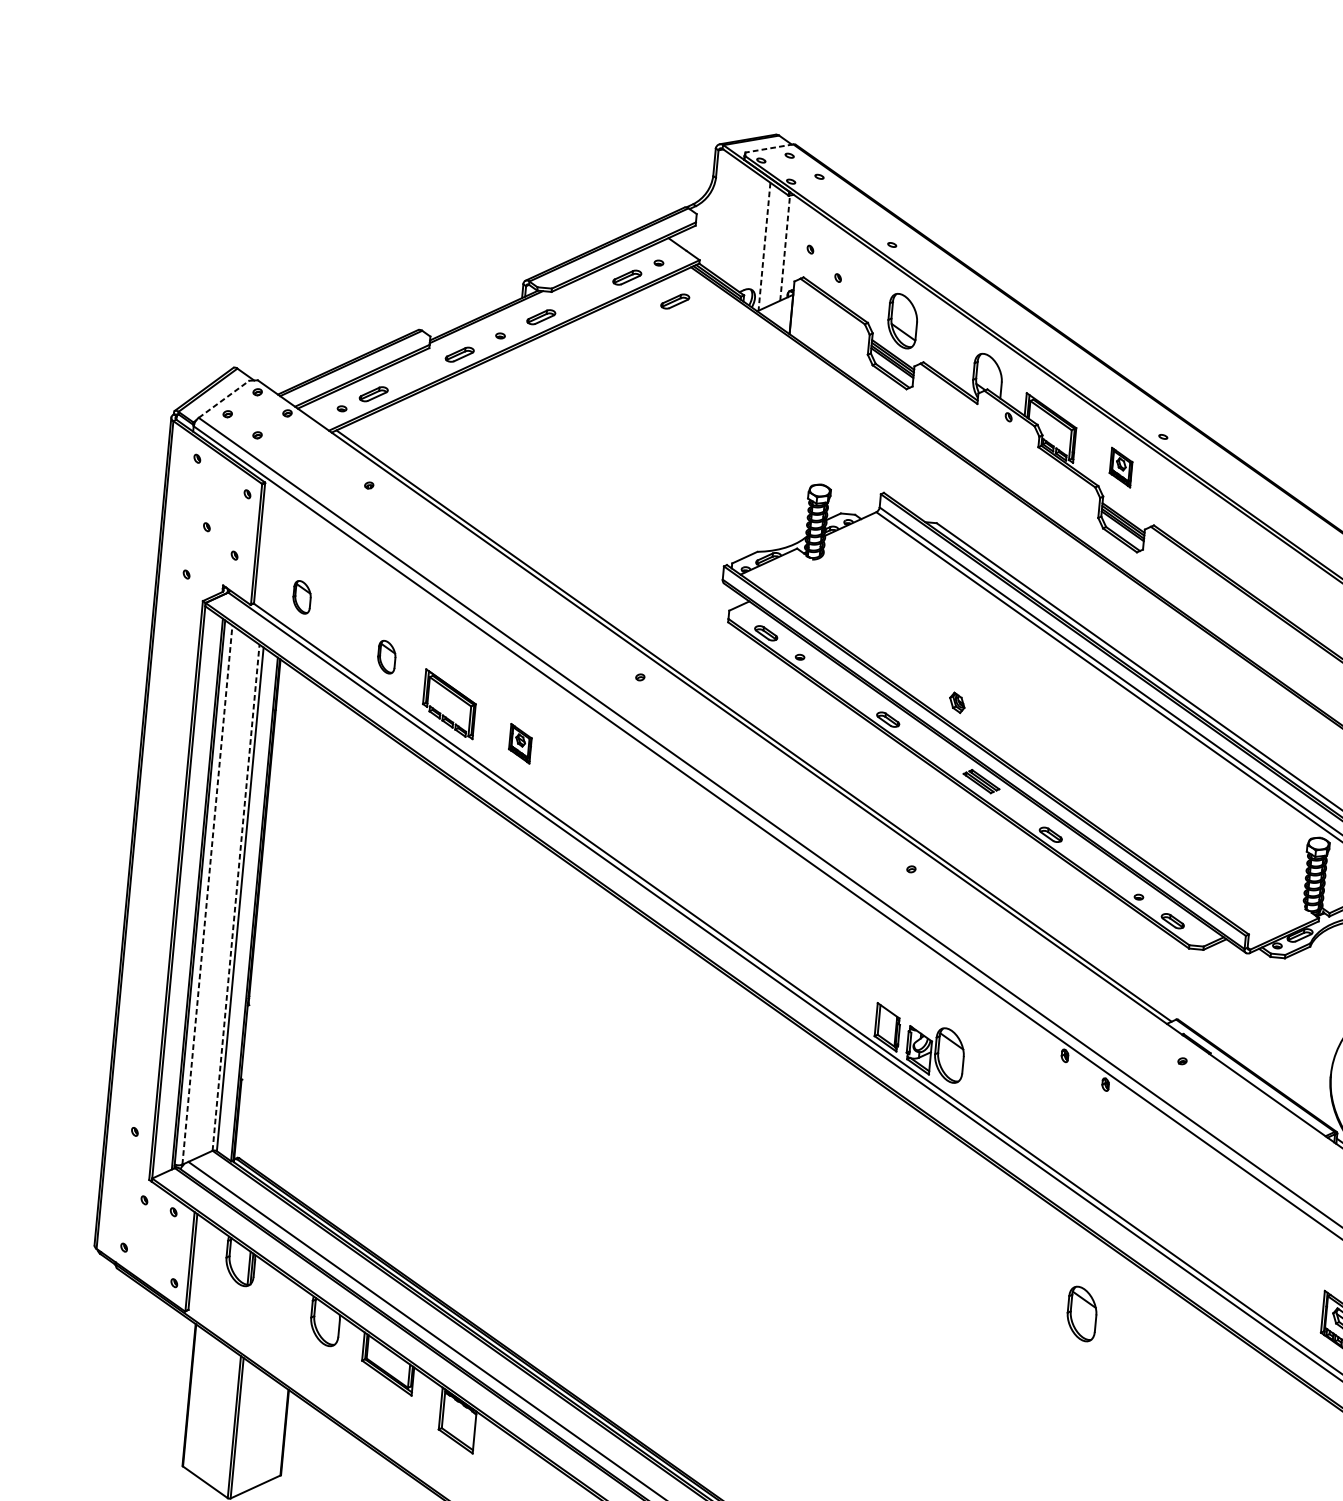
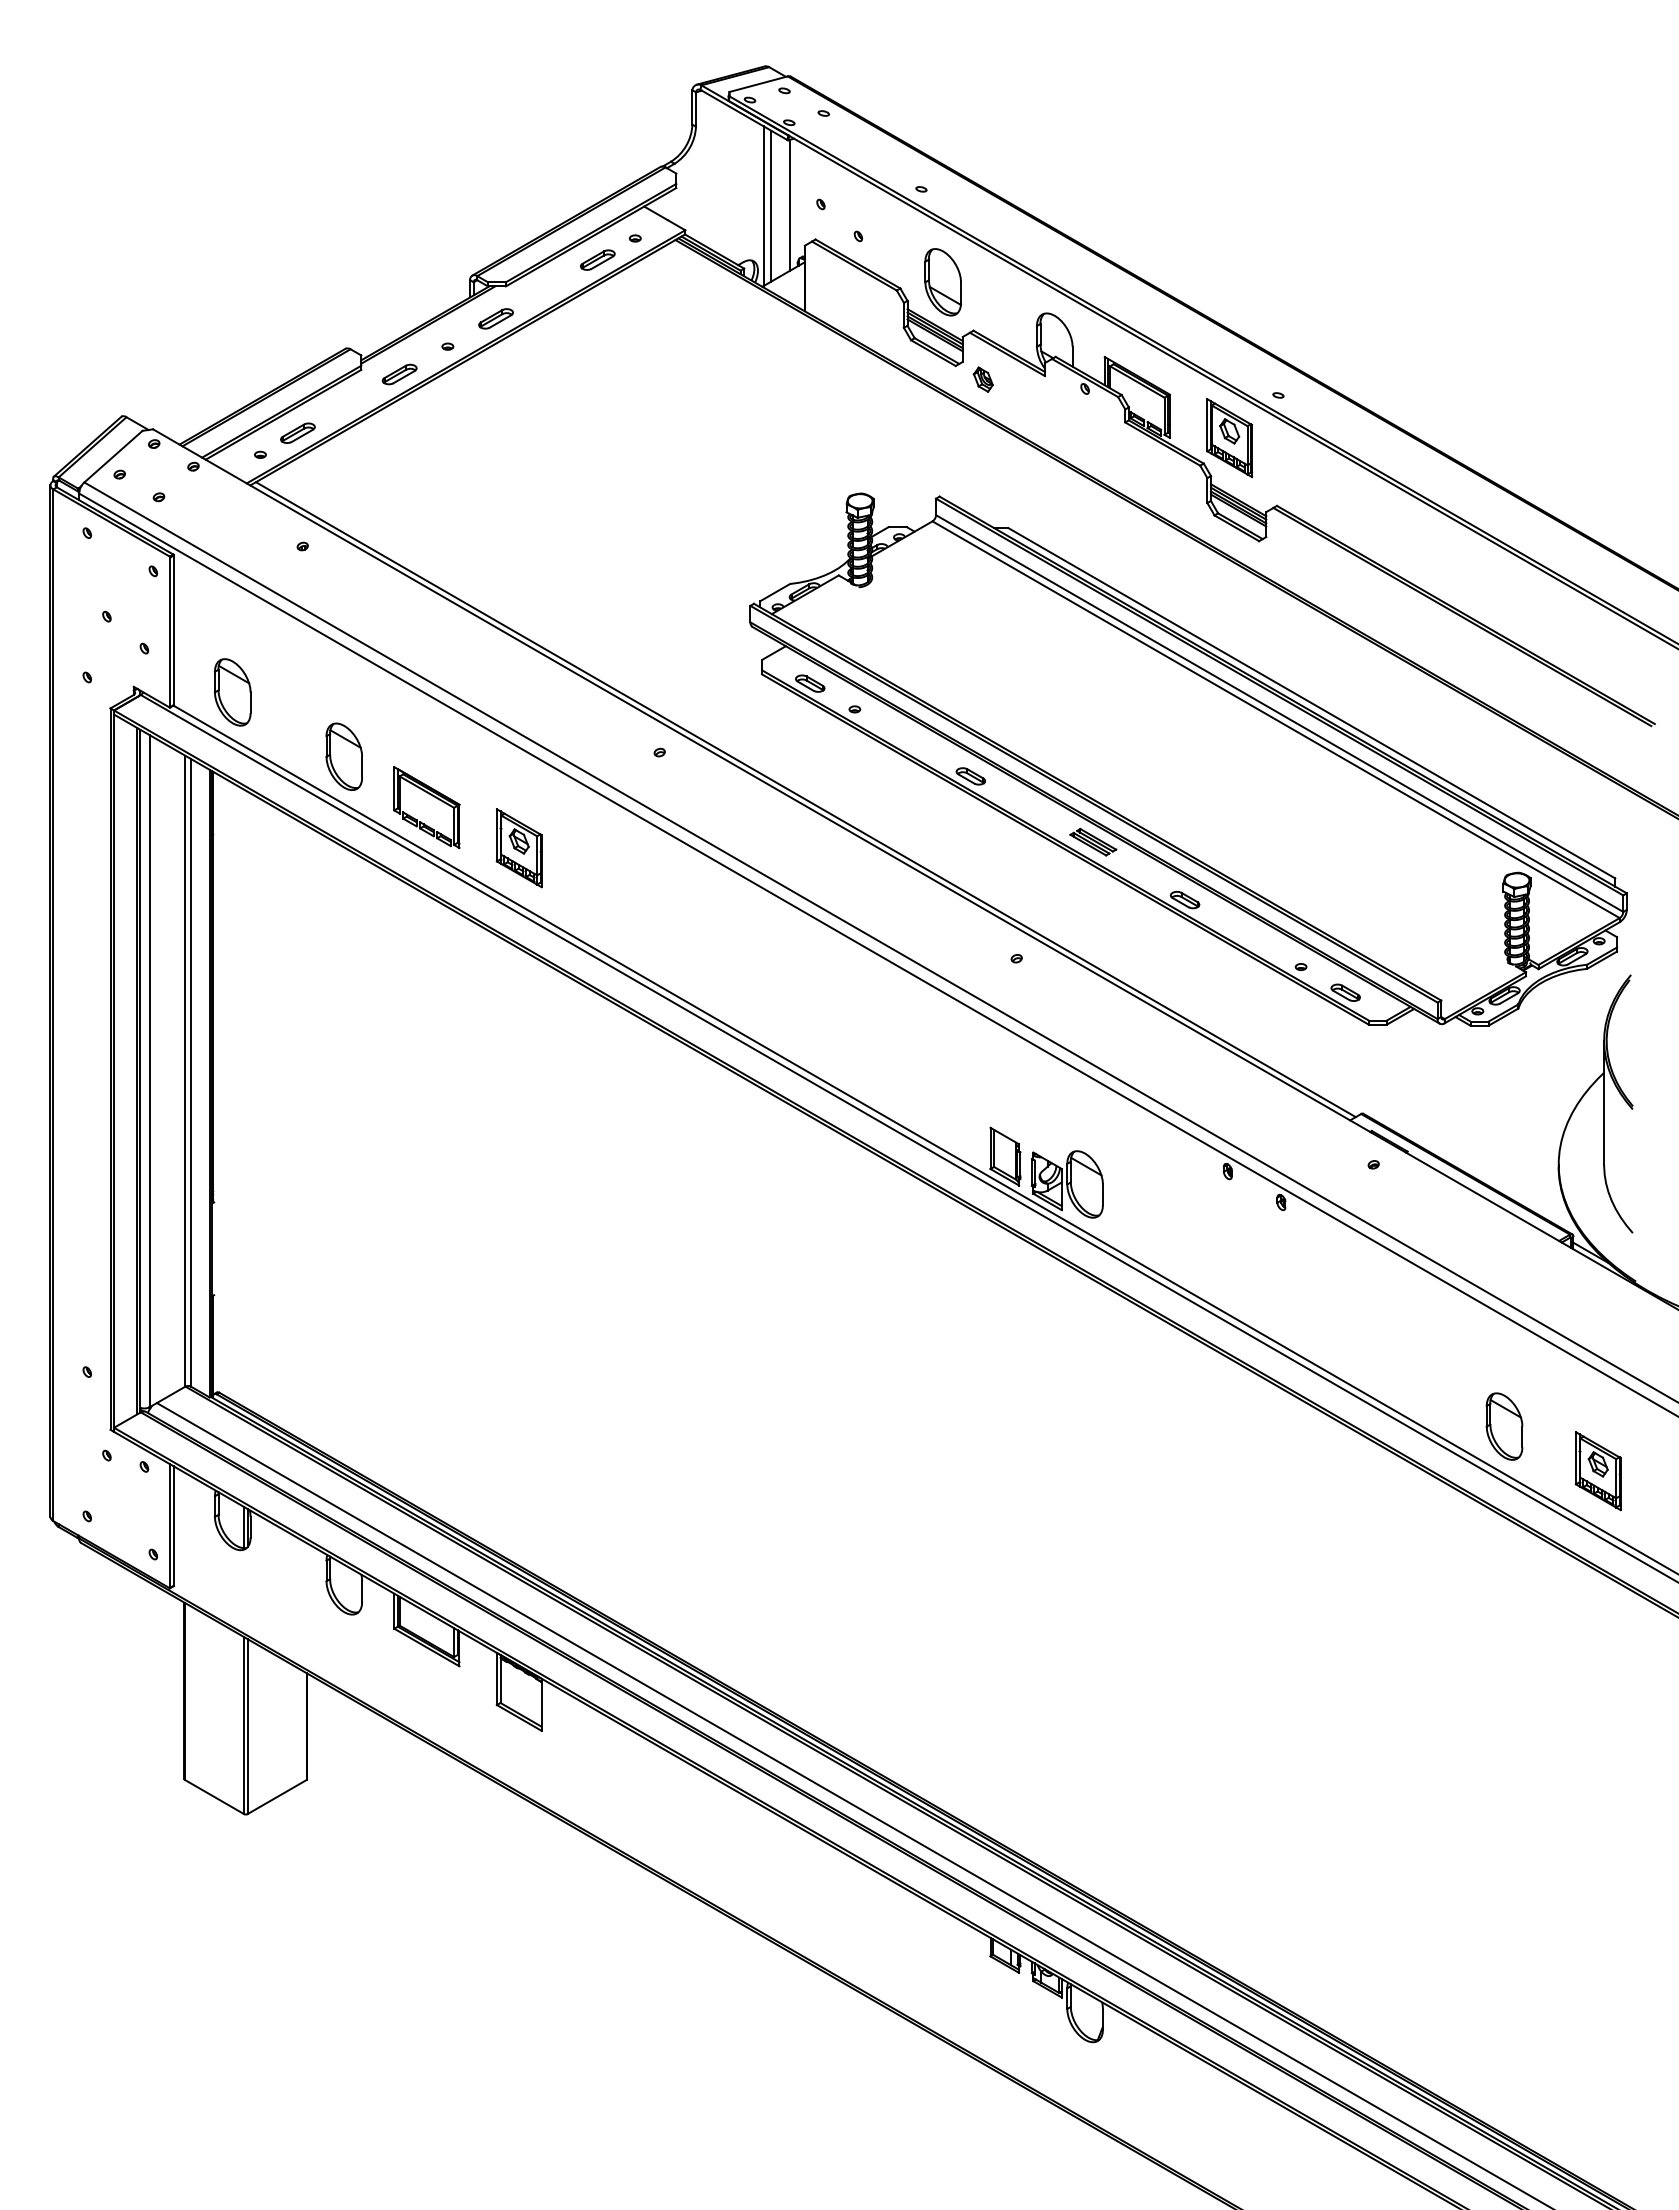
line: (769, 148) -> (758, 84), dashed -> solid
line: (764, 246) -> (763, 206), dashed -> solid
line: (769, 246) -> (770, 205), added
line: (785, 248) -> (789, 205), dashed -> solid
part: (675, 301) -> (659, 283), removed
line: (224, 399) -> (113, 456), dashed -> solid
part: (1120, 467) -> (1229, 438), size x1.67
part: (301, 597) -> (232, 692), size x1.67
part: (386, 657) -> (343, 756), size x1.67
part: (956, 702) -> (982, 379), moved
part: (519, 743) -> (518, 848), size x1.67
line: (207, 895) -> (149, 1071), dashed -> solid
line: (236, 897) -> (185, 1070), dashed -> solid
part: (1081, 1313) -> (1504, 1426), moved

